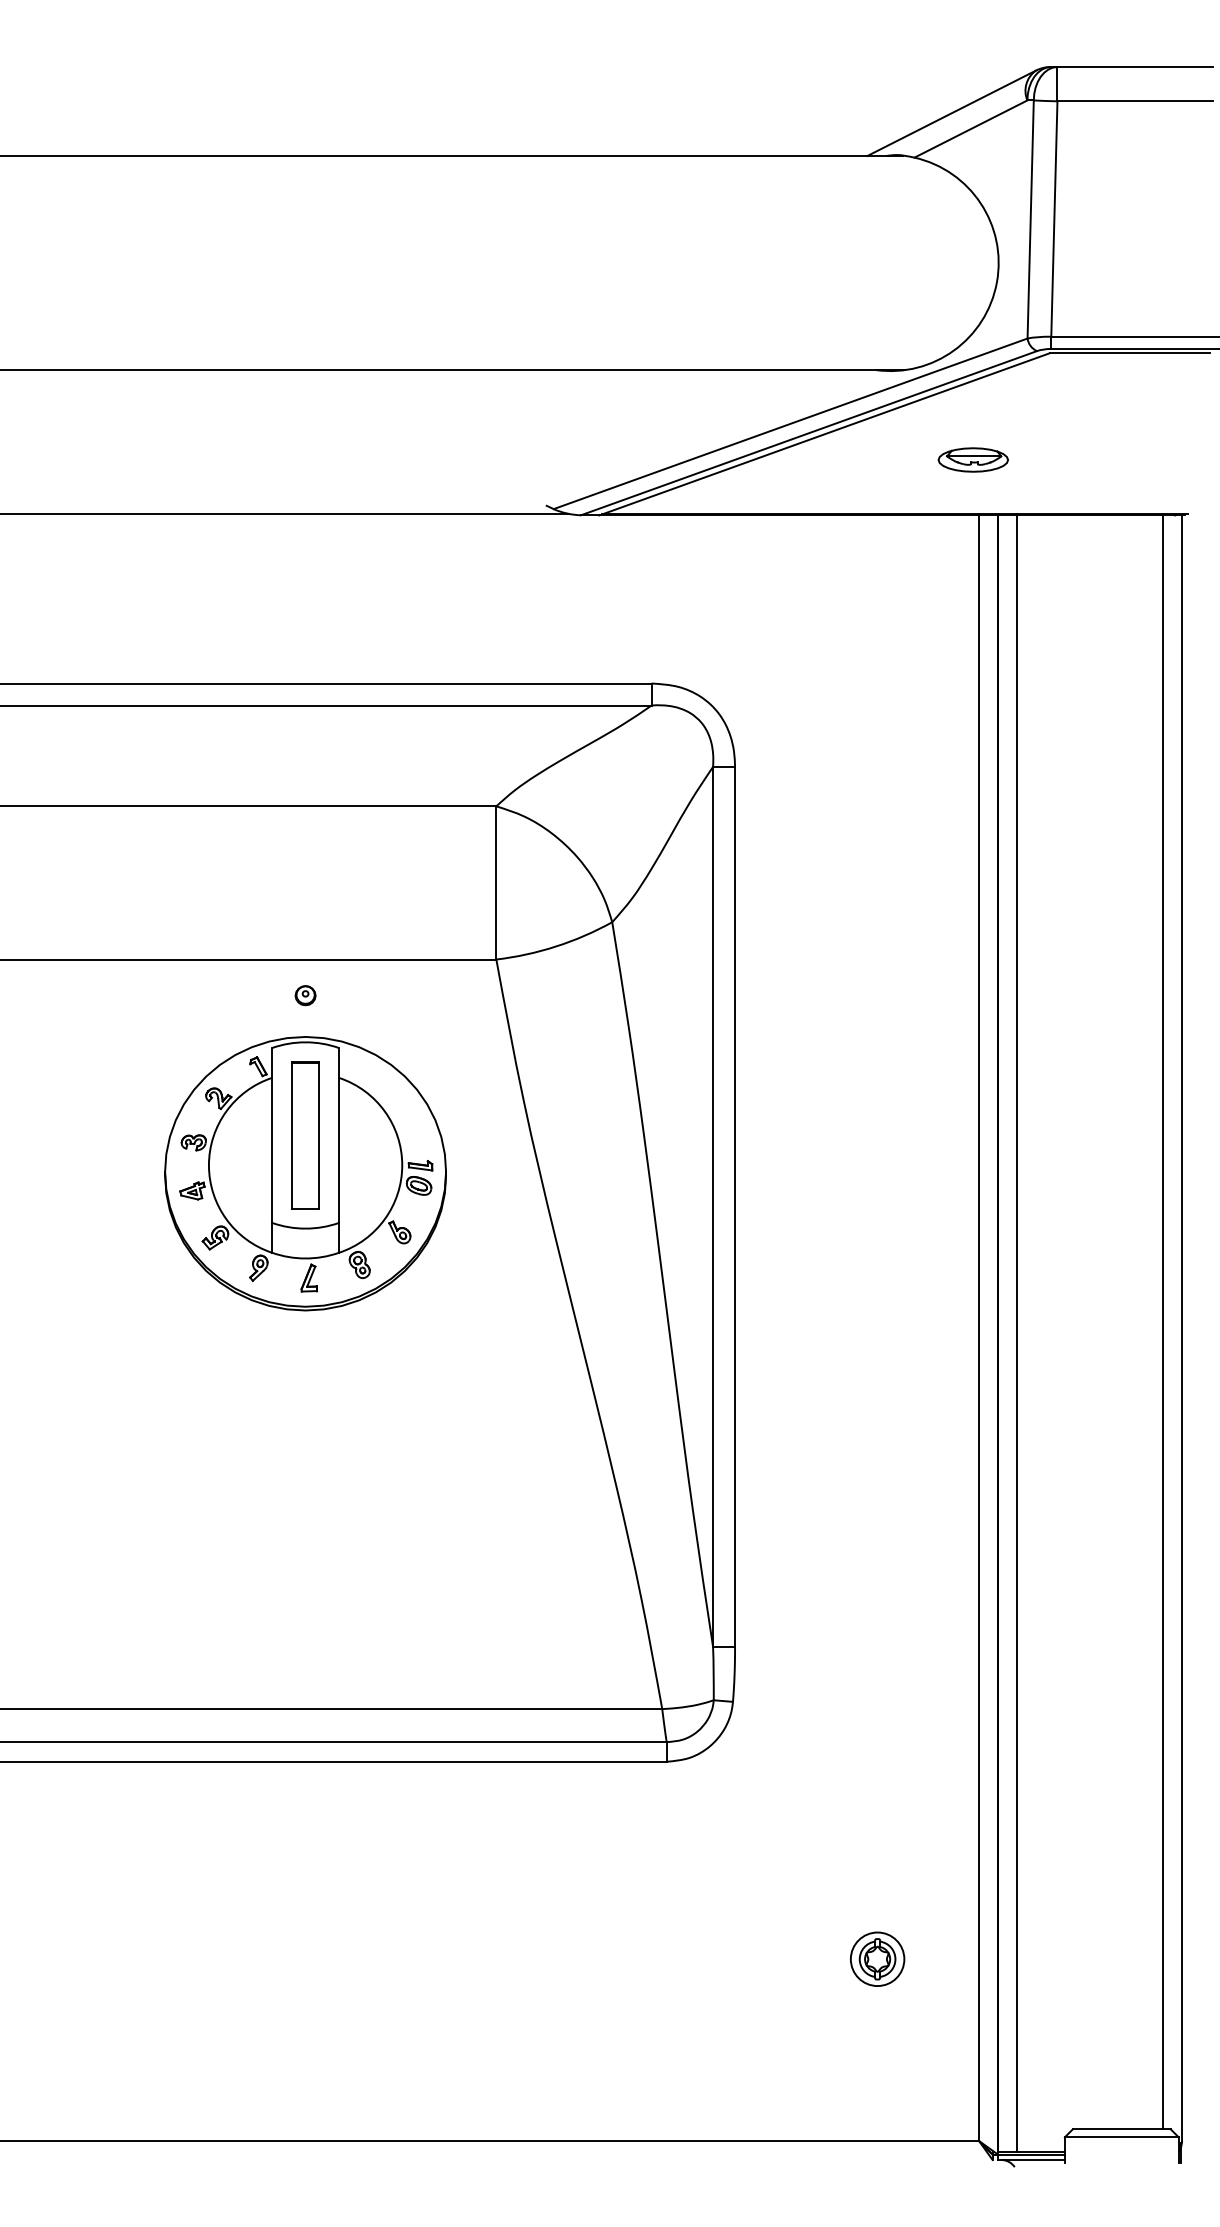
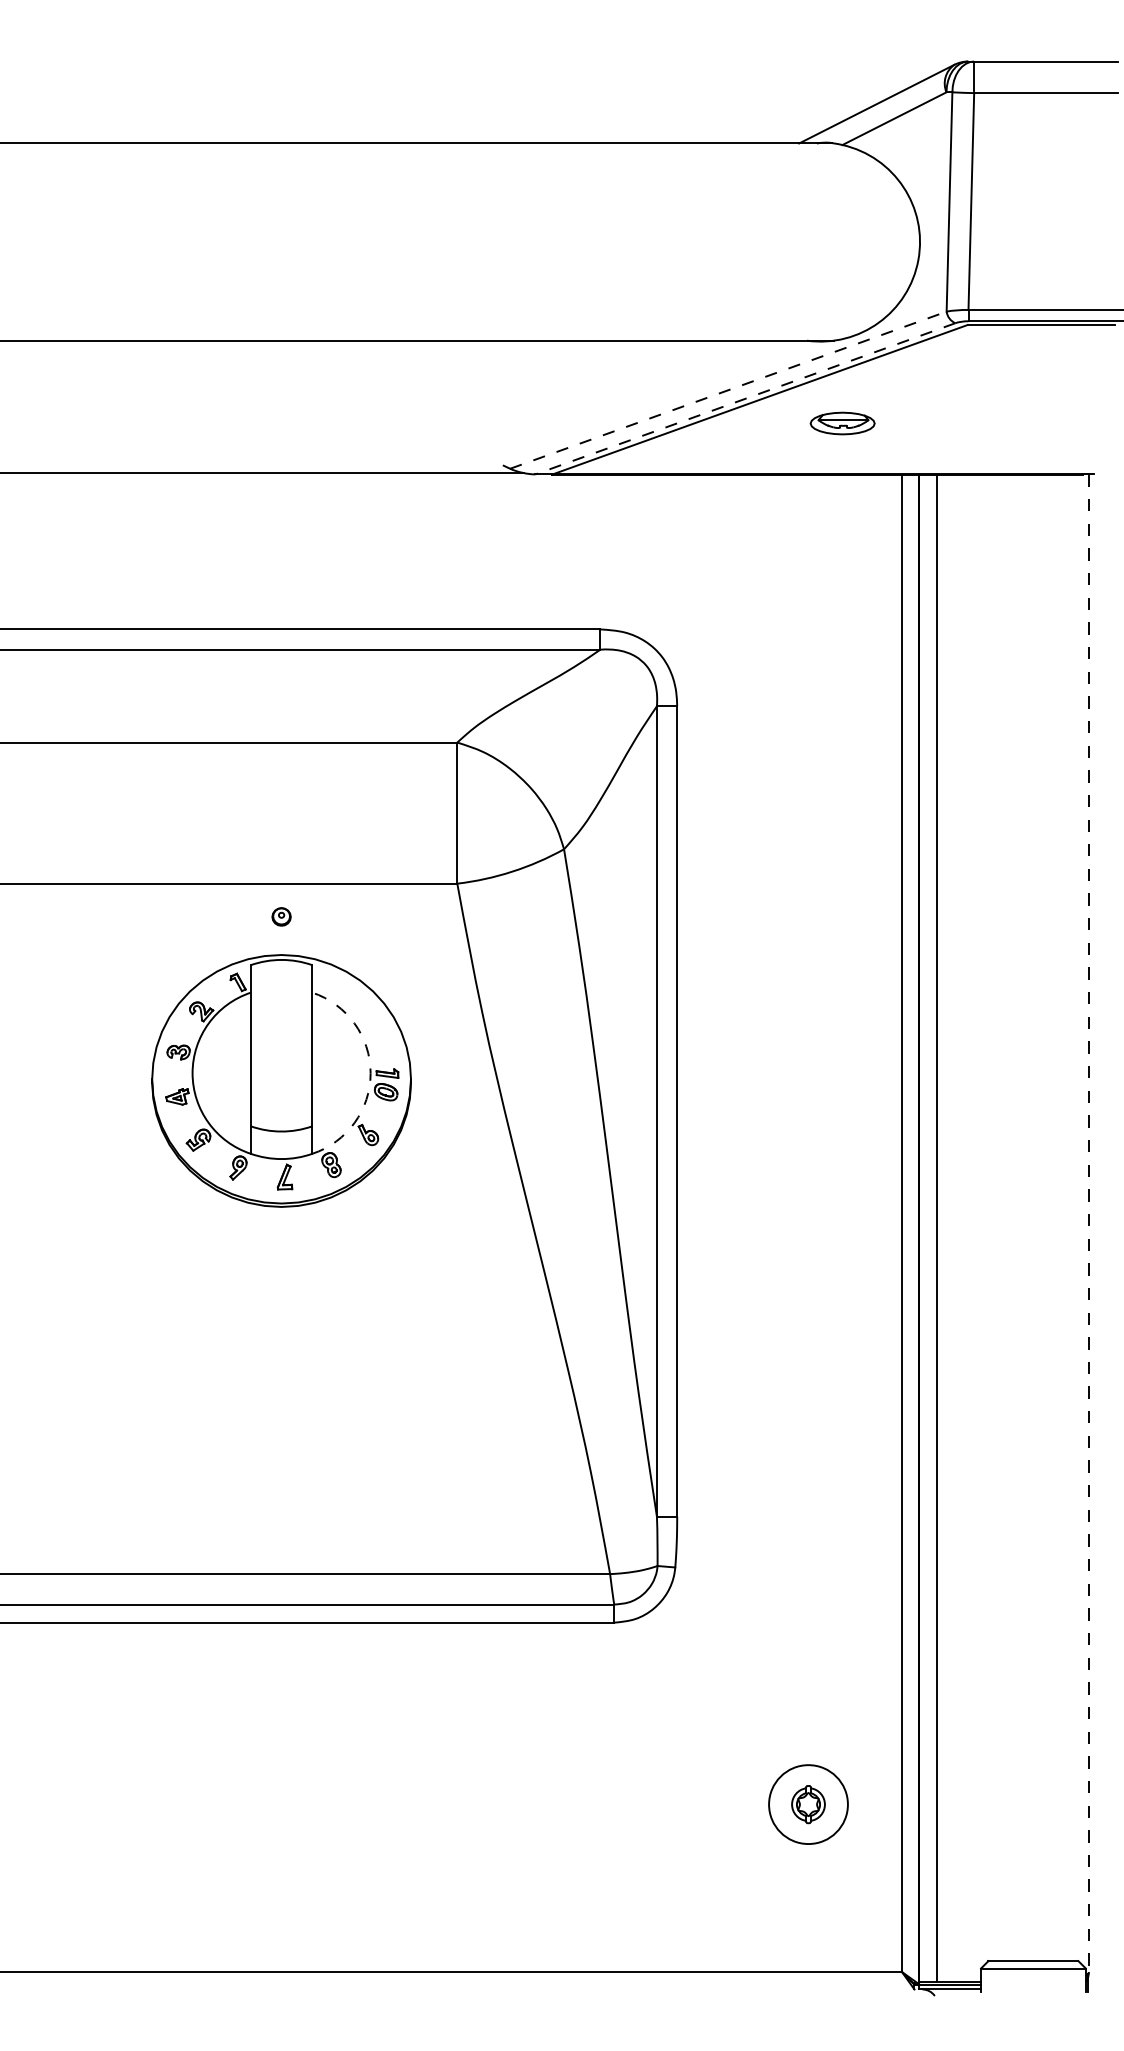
line: (790, 424) -> (728, 390), solid -> dashed
line: (808, 432) -> (744, 398), solid -> dashed
part: (973, 459) -> (842, 423), moved
part: (305, 1135) -> (281, 1045), removed
arc: (402, 1165) -> (370, 1073), solid -> dashed
line: (1163, 1321) -> (1071, 1217), removed
line: (1181, 1328) -> (1088, 1223), solid -> dashed
circle: (877, 1959) -> (808, 1804), size x1.6

